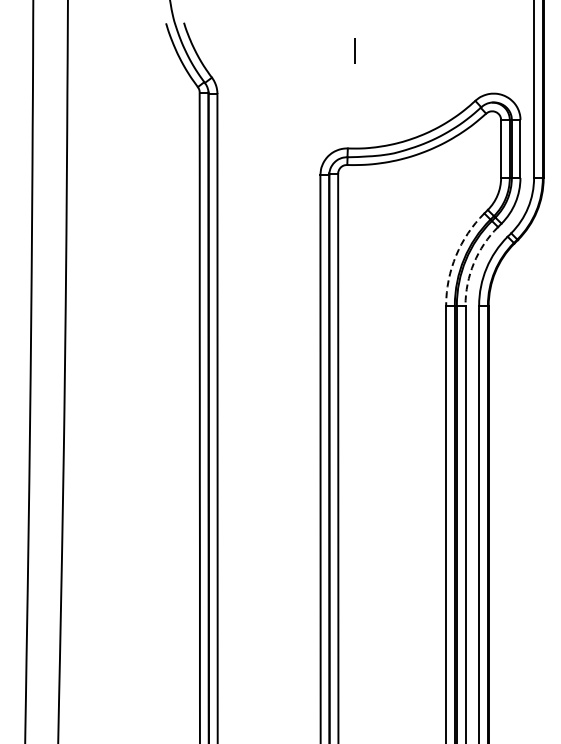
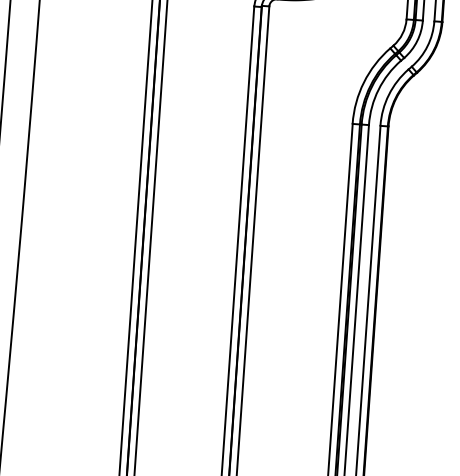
arc: (456, 255) -> (364, 82), dashed -> solid
arc: (473, 263) -> (378, 89), dashed -> solid

